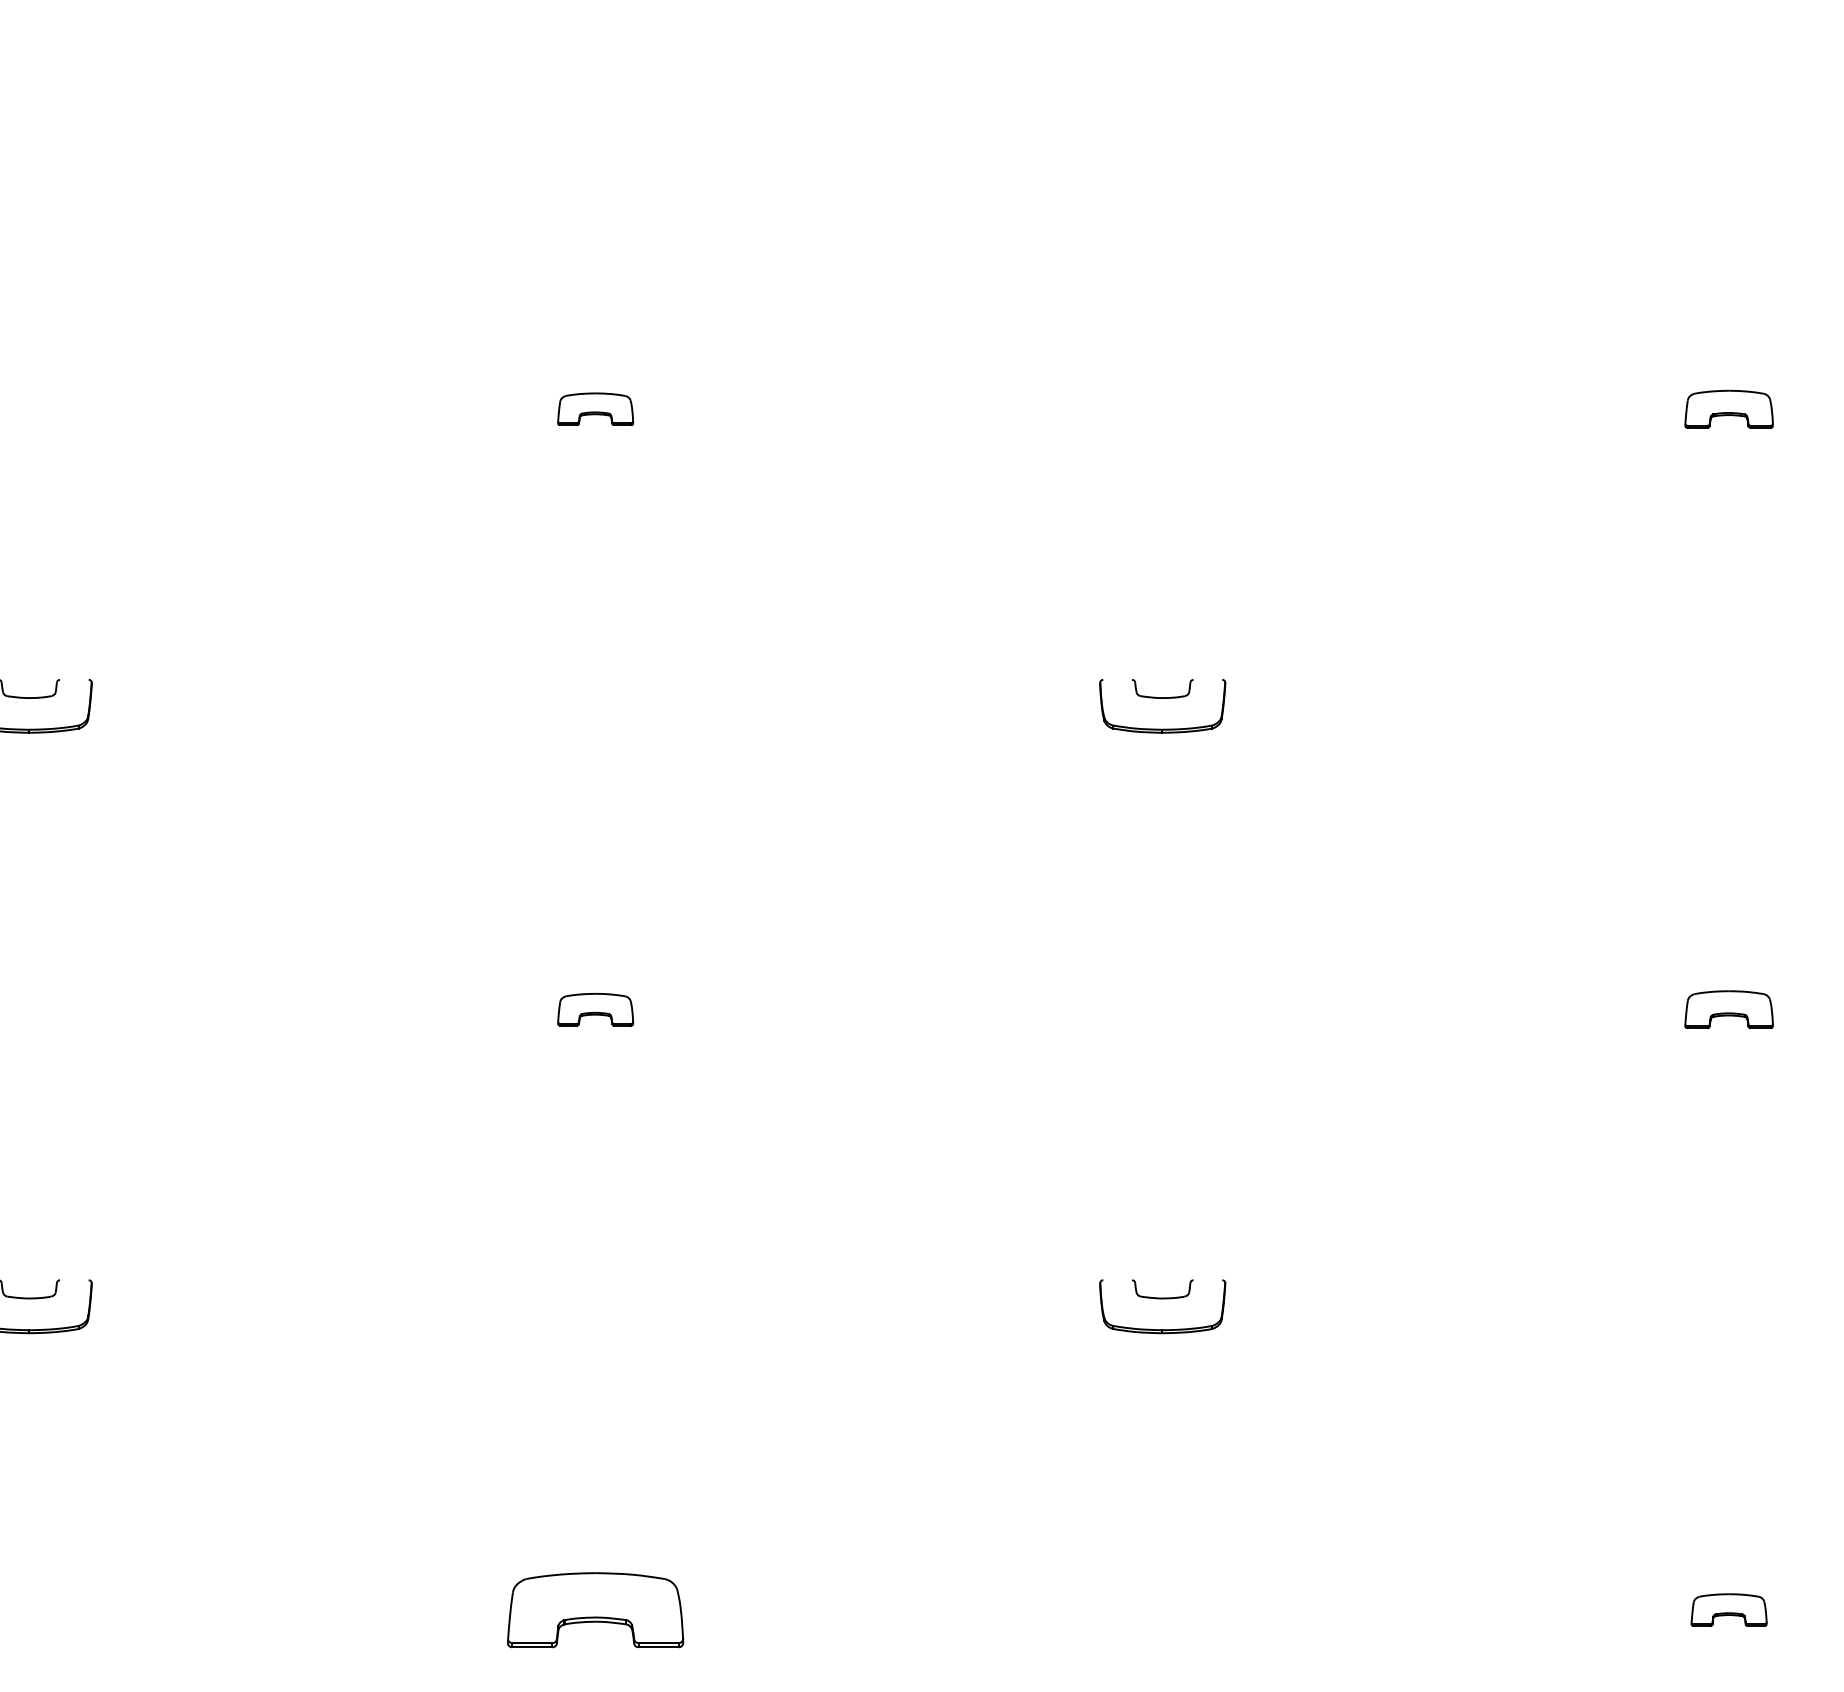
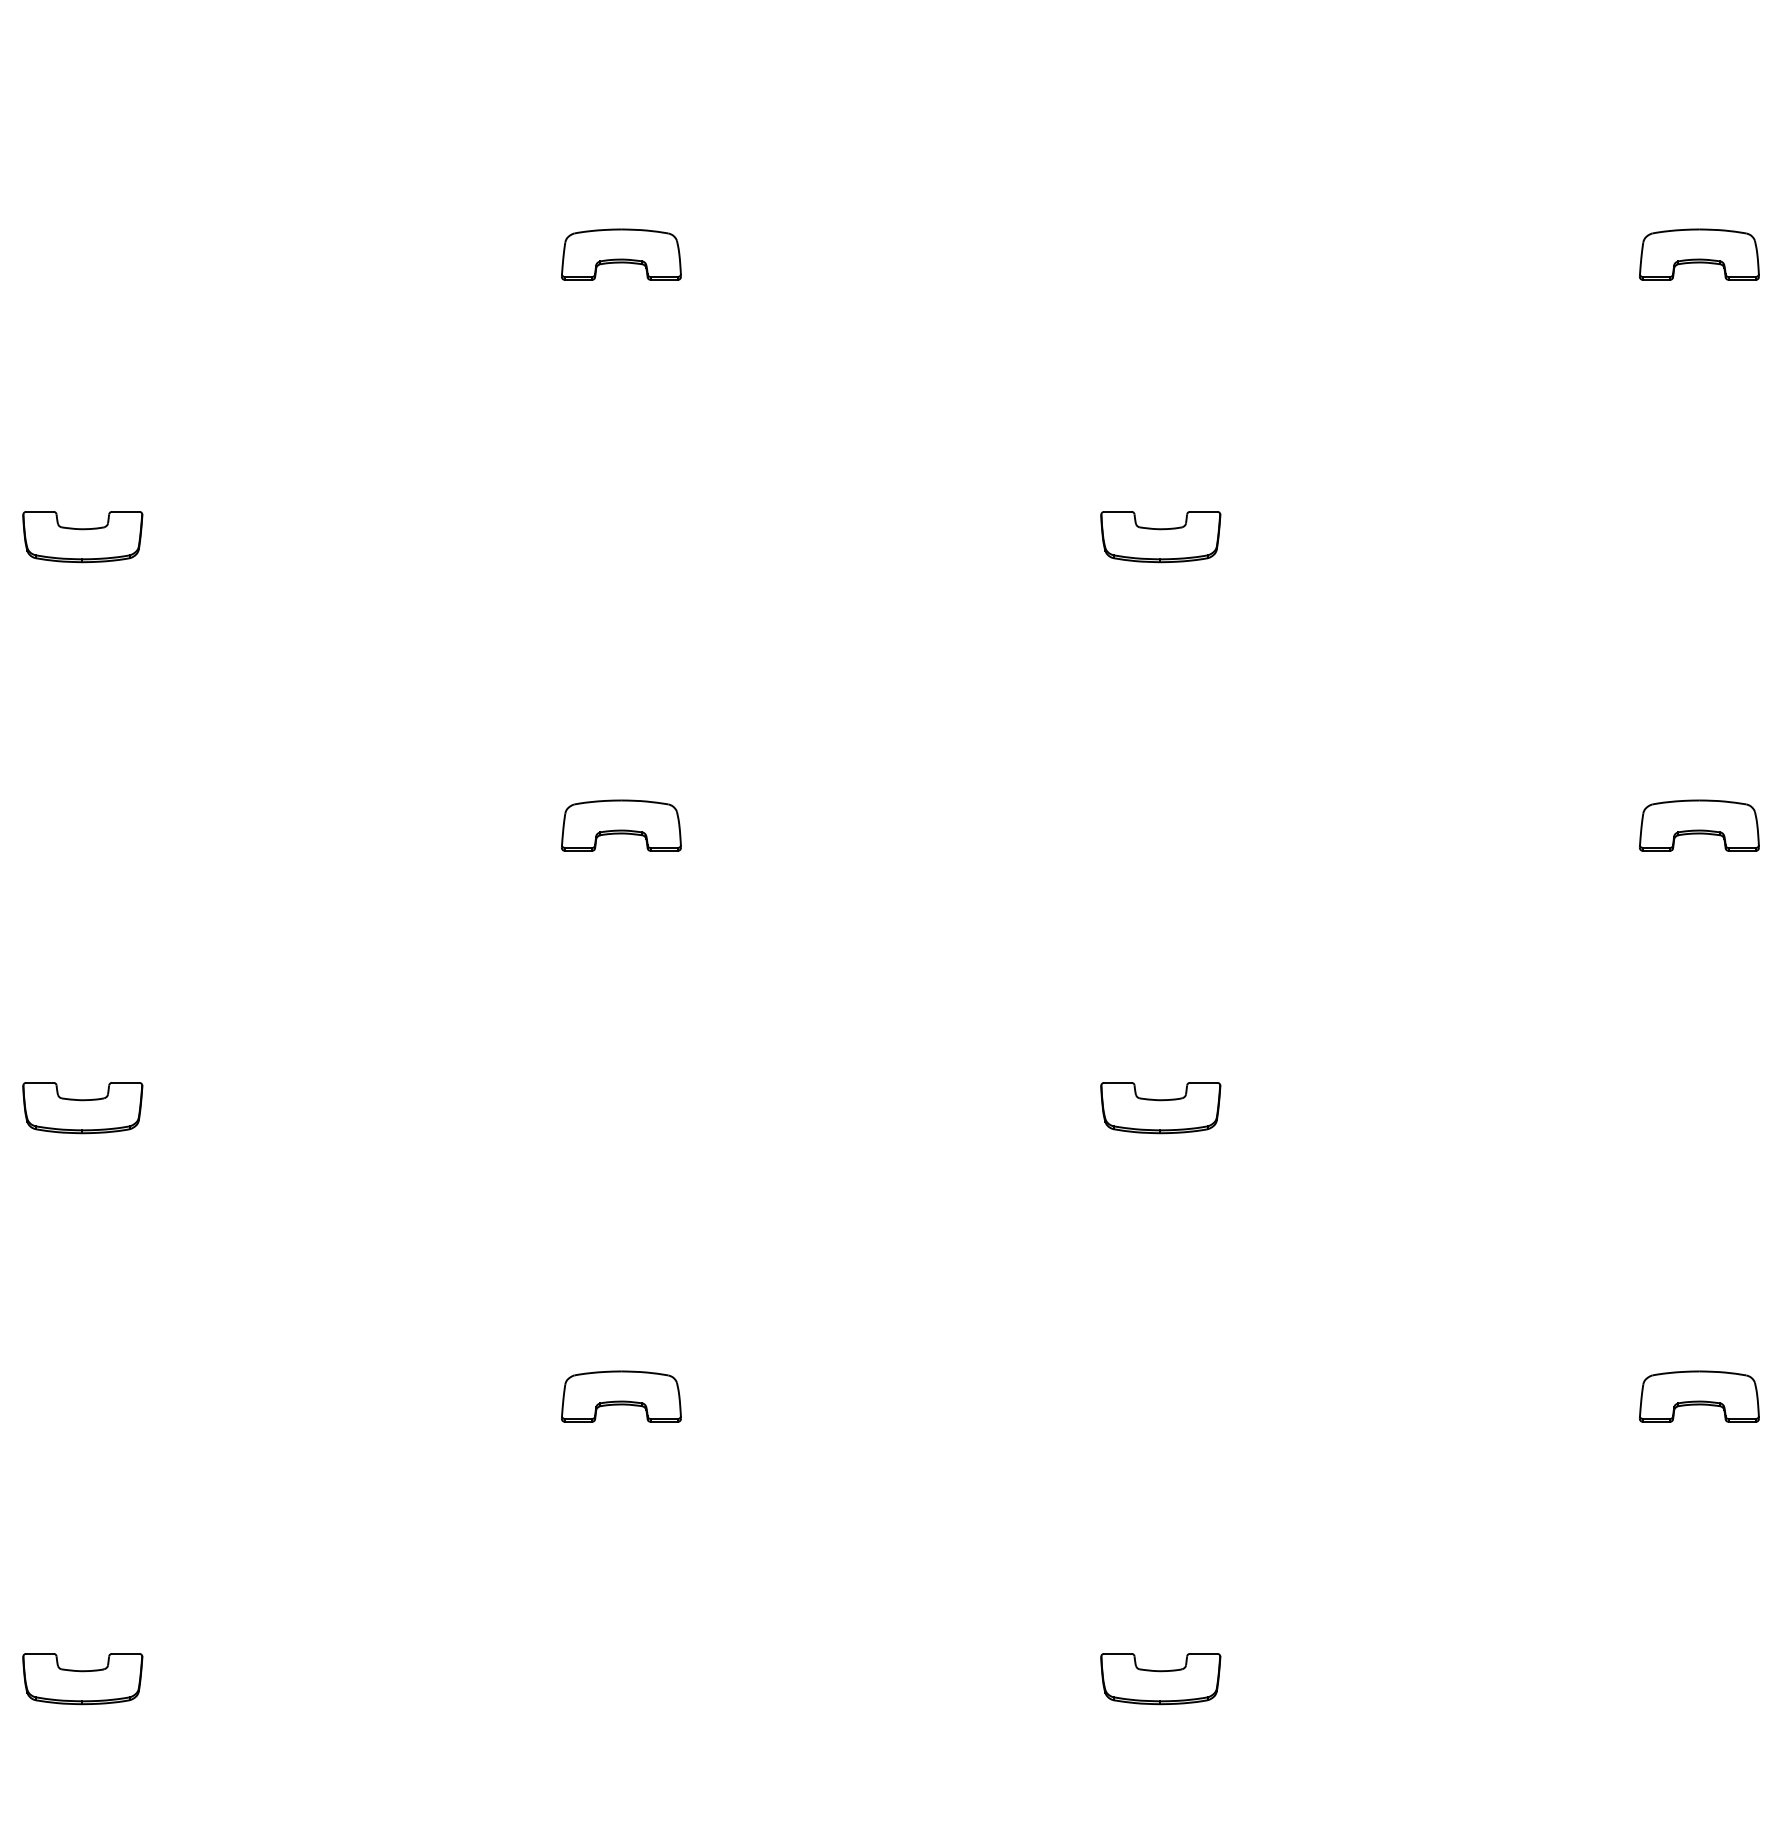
part: (595, 409) -> (621, 254), size x1.67
part: (1729, 409) -> (1699, 254), size x1.43
line: (74, 679) -> (125, 511), added
line: (1117, 679) -> (1117, 511), added
line: (1207, 679) -> (1203, 511), added
part: (595, 1009) -> (621, 825), size x1.67
part: (1729, 1009) -> (1699, 825), size x1.43
line: (74, 1279) -> (125, 1082), added
line: (1117, 1279) -> (1117, 1082), added
line: (1207, 1279) -> (1203, 1082), added
part: (595, 1610) -> (621, 1396), size x0.71
part: (1729, 1610) -> (1699, 1396), size x1.67

